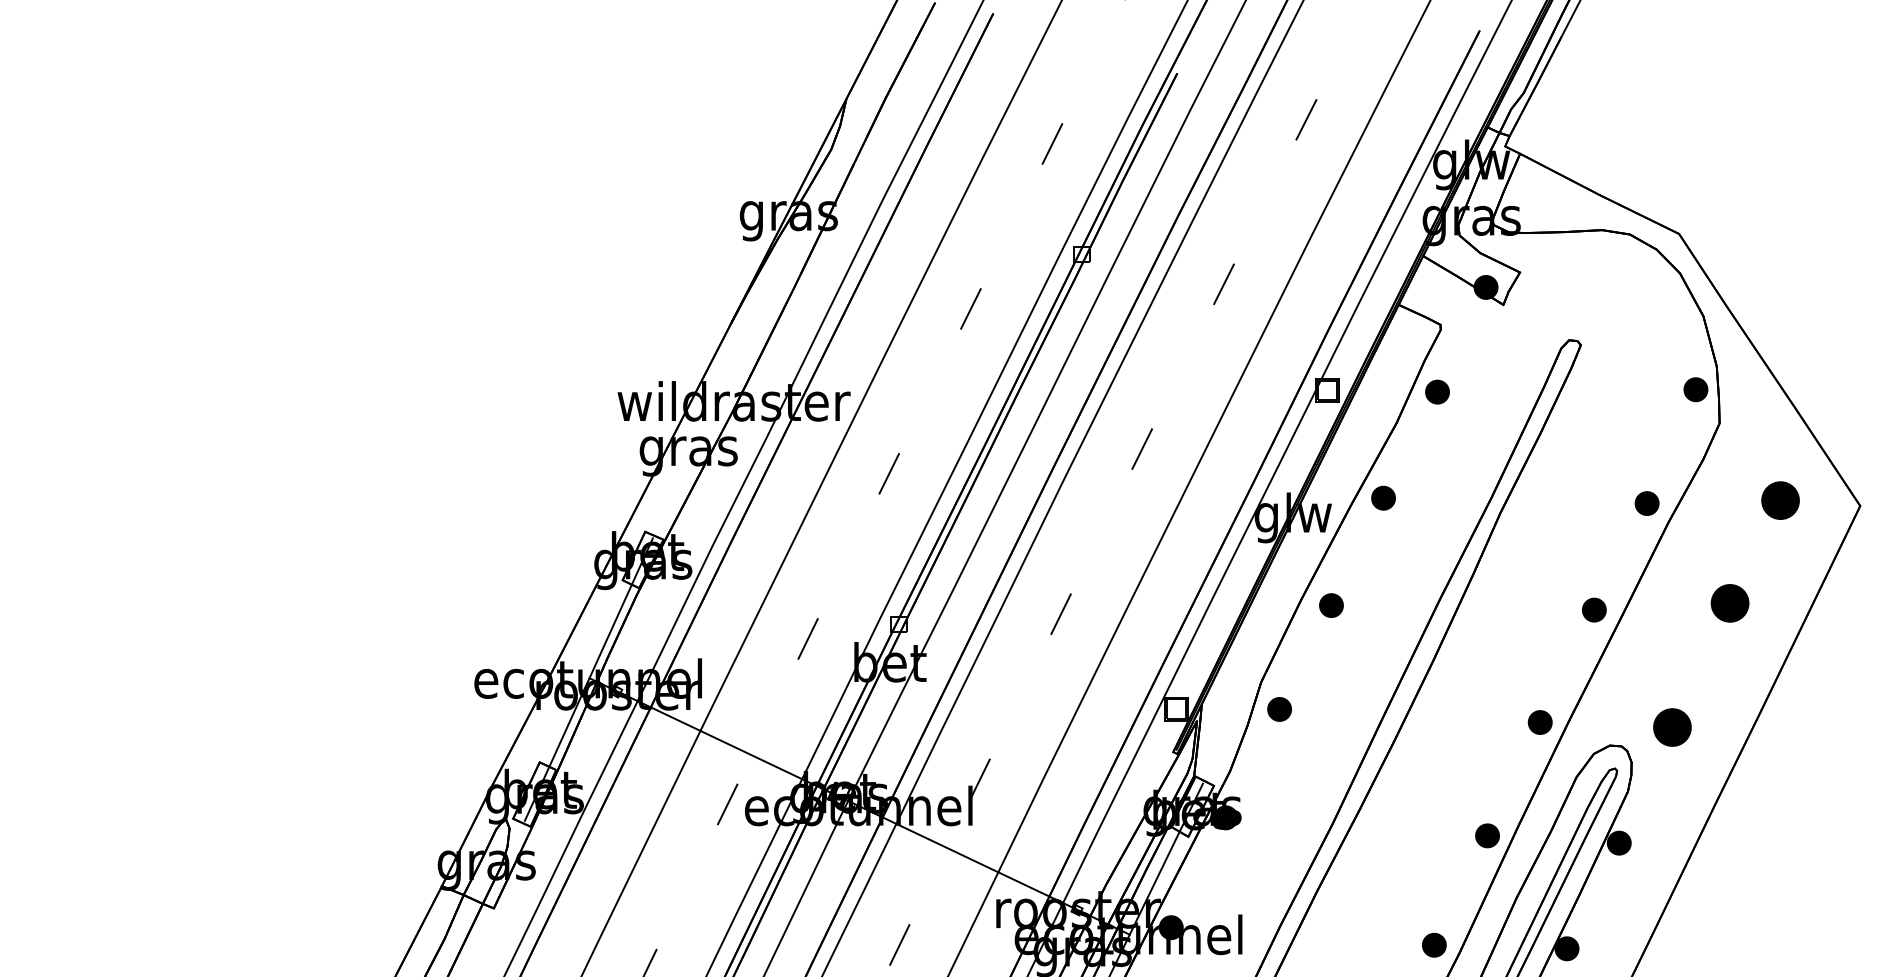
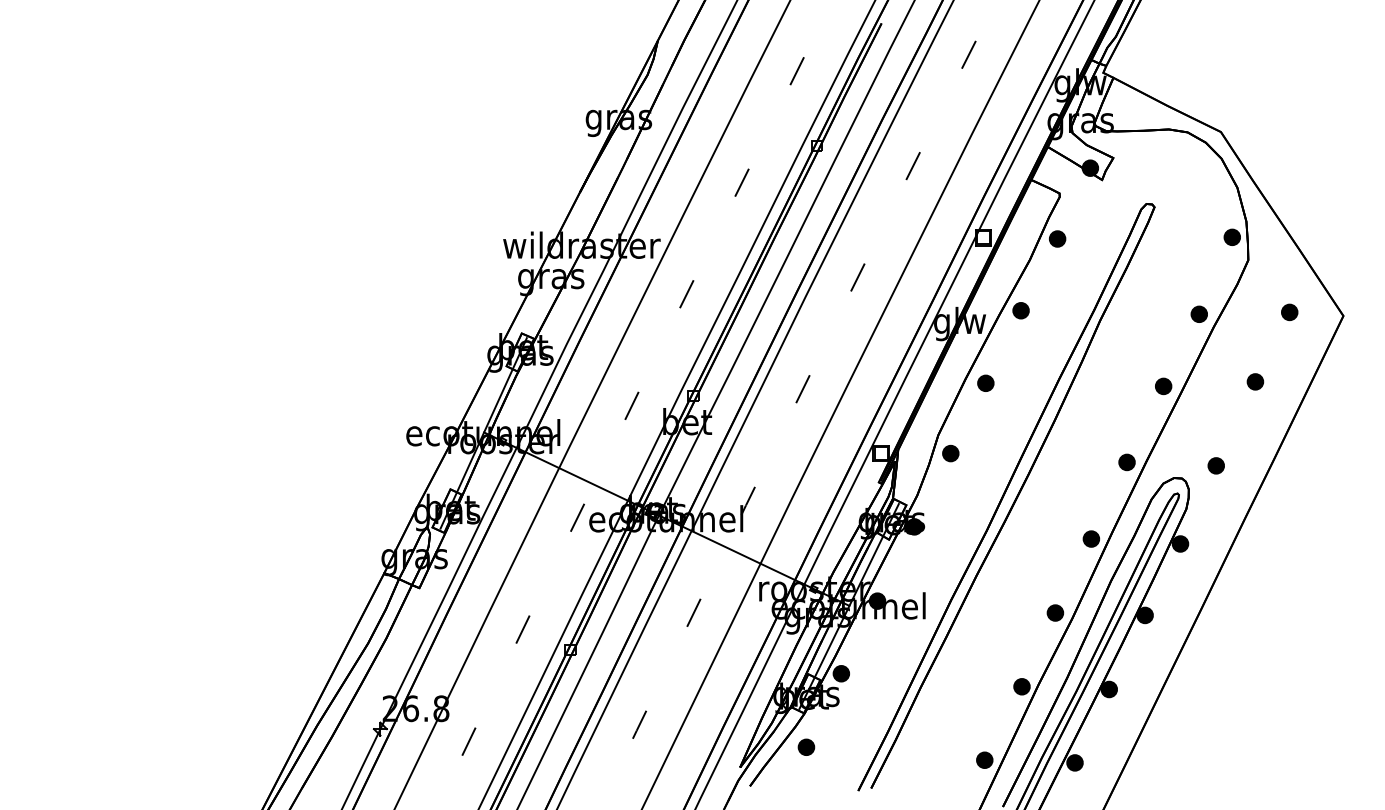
part: (1780, 500) -> (1289, 312), size x0.62
part: (1730, 602) -> (1255, 381), size x0.62
part: (1671, 727) -> (1215, 465), size x0.62

